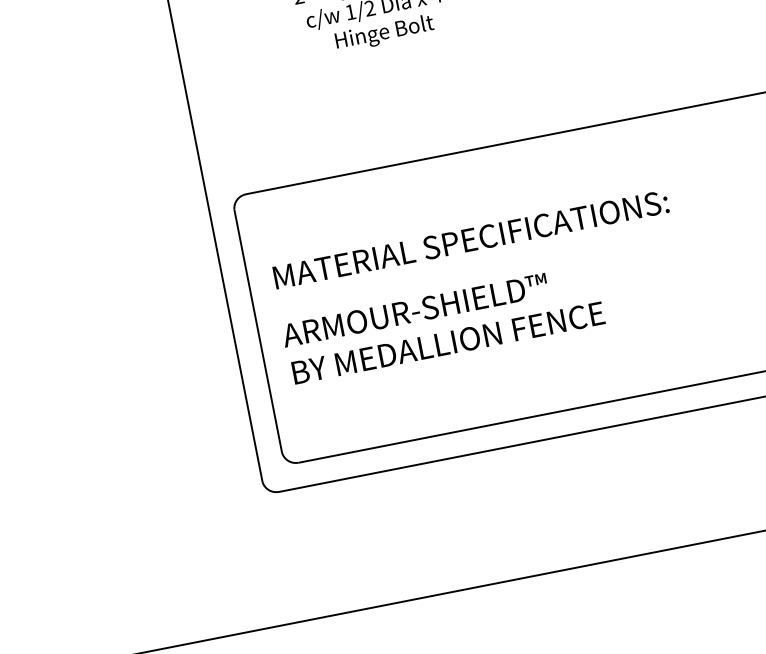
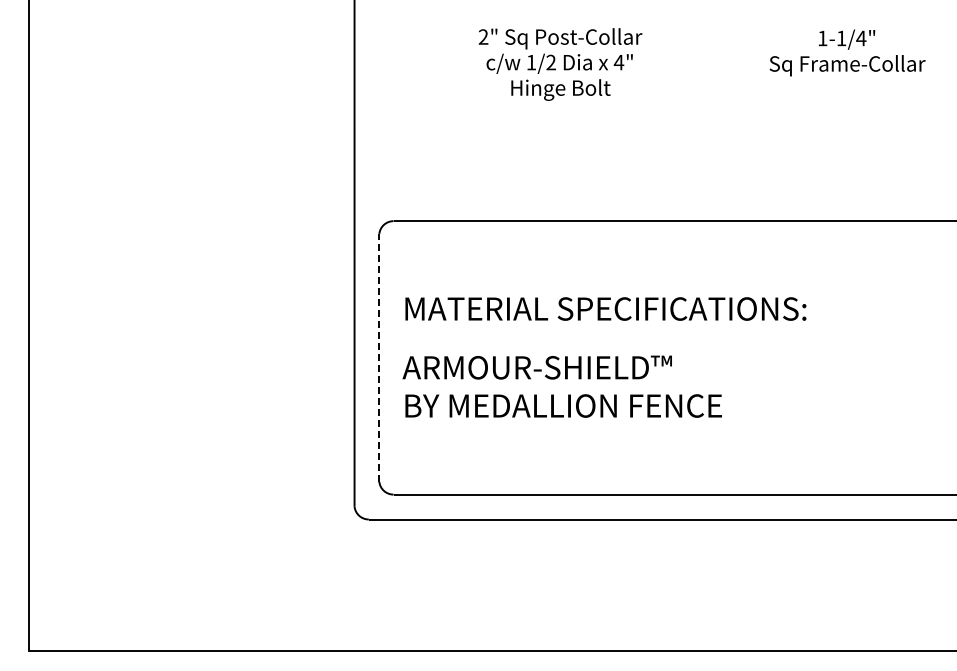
line: (258, 330) -> (379, 357), solid -> dashed

